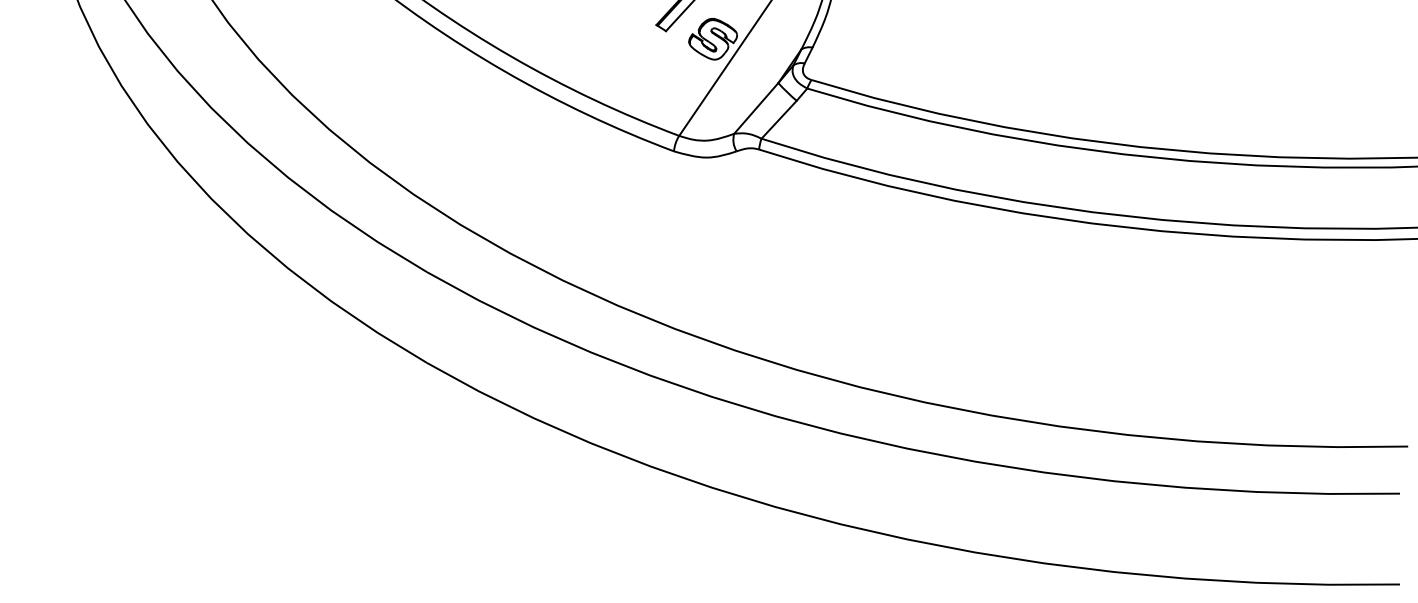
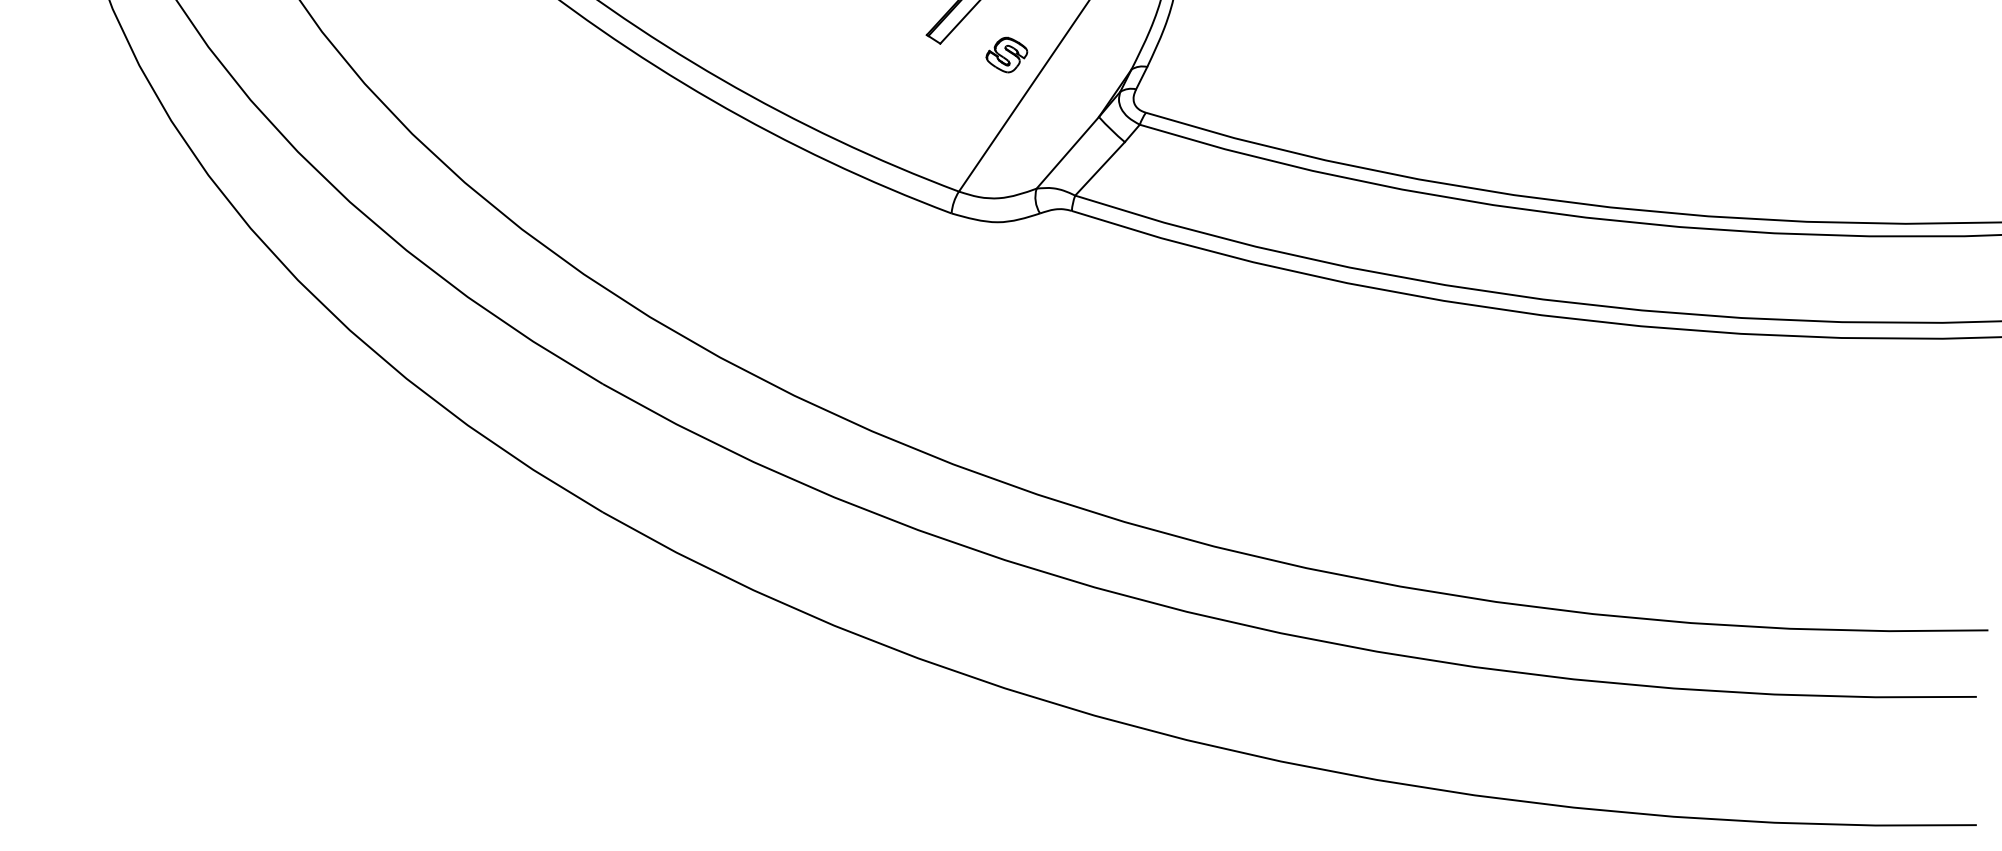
part: (712, 38) -> (1006, 54), size x0.6

